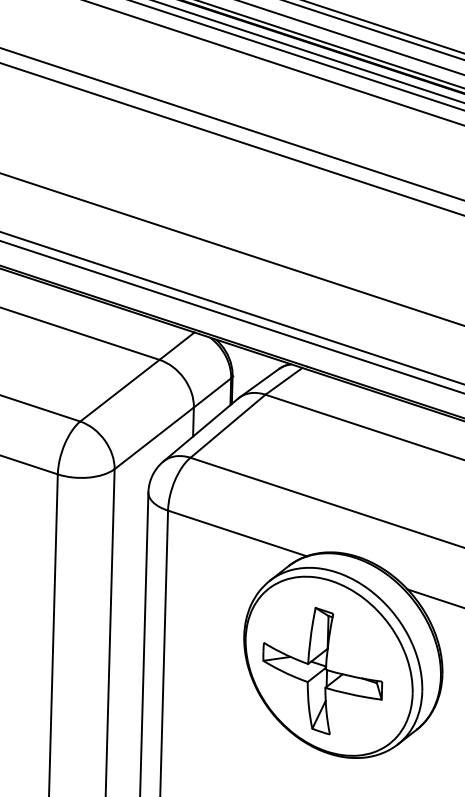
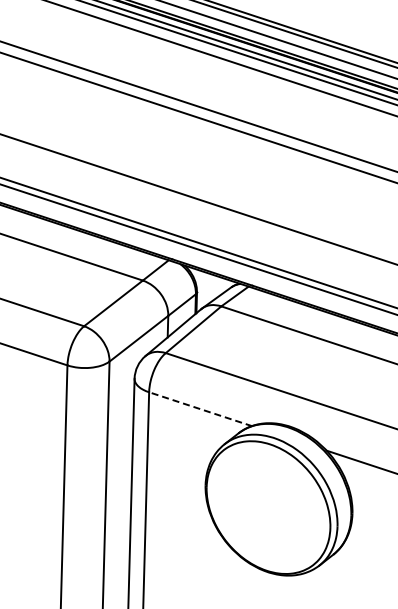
line: (237, 533) -> (200, 409), solid -> dashed
part: (322, 670) -> (263, 510), removed

